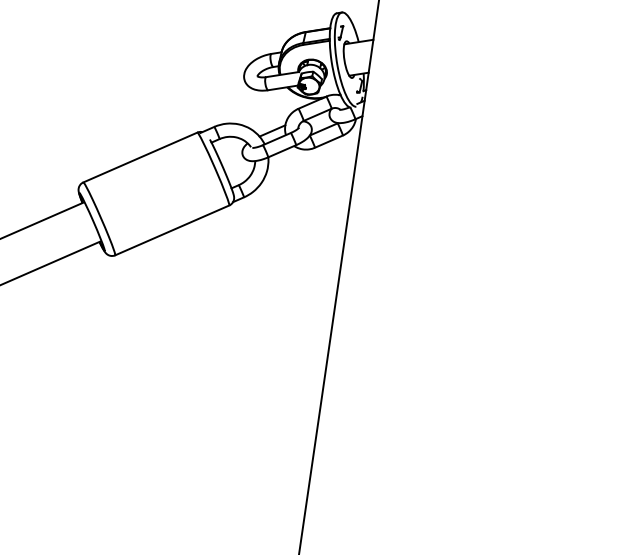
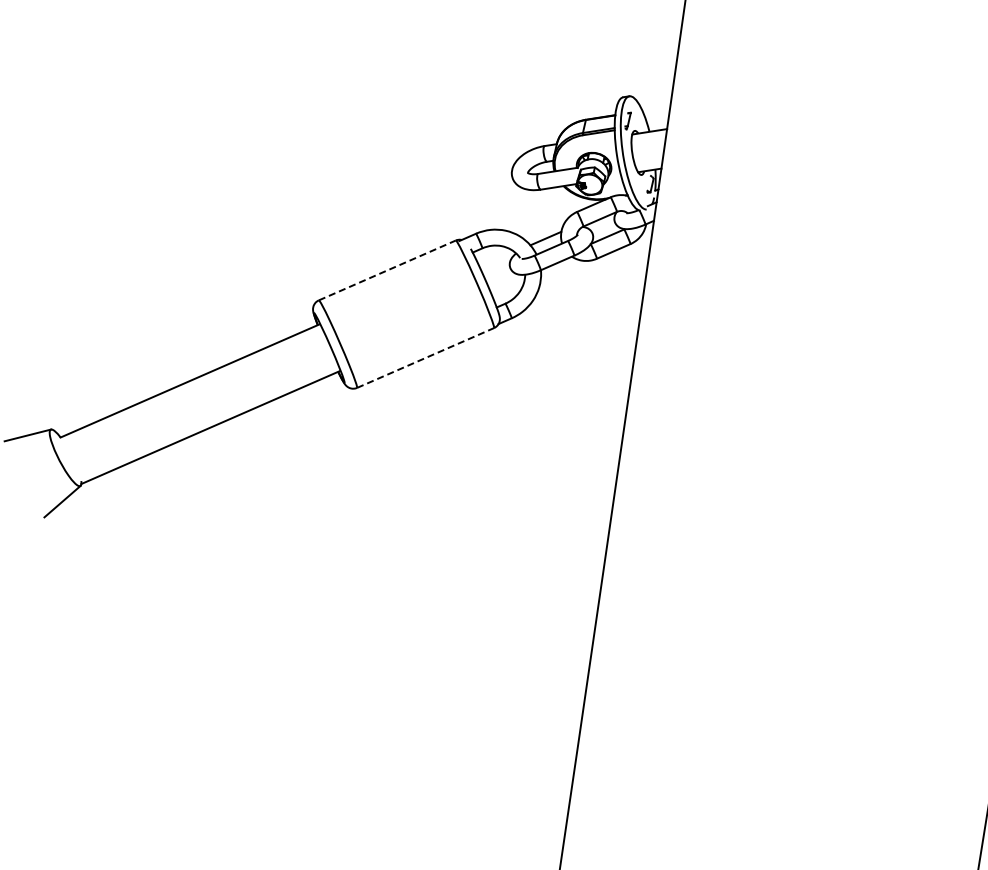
line: (140, 157) -> (387, 270), solid -> dashed
line: (172, 230) -> (425, 358), solid -> dashed

